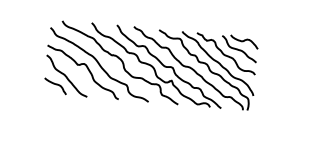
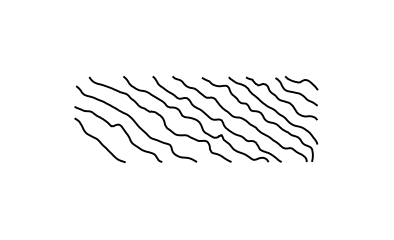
curve: (55, 84) -> (87, 151), removed

